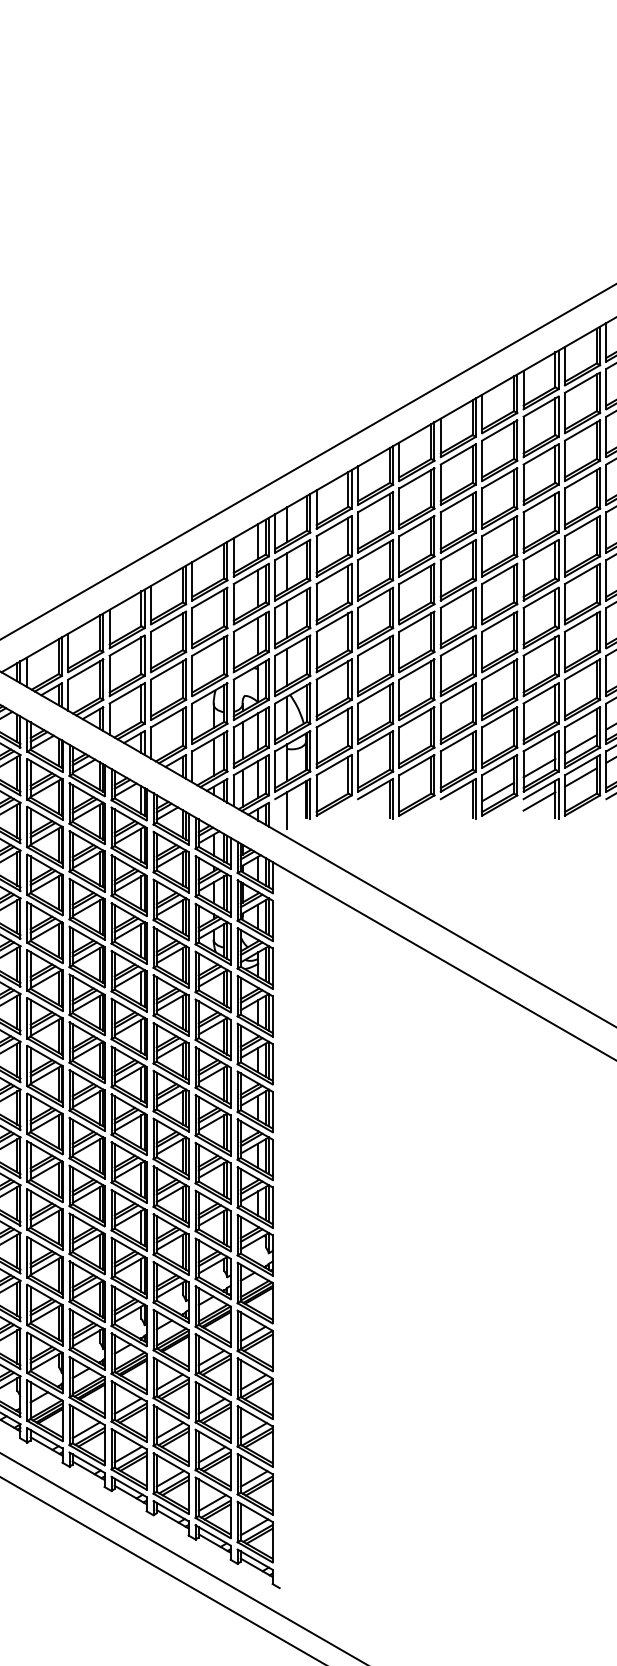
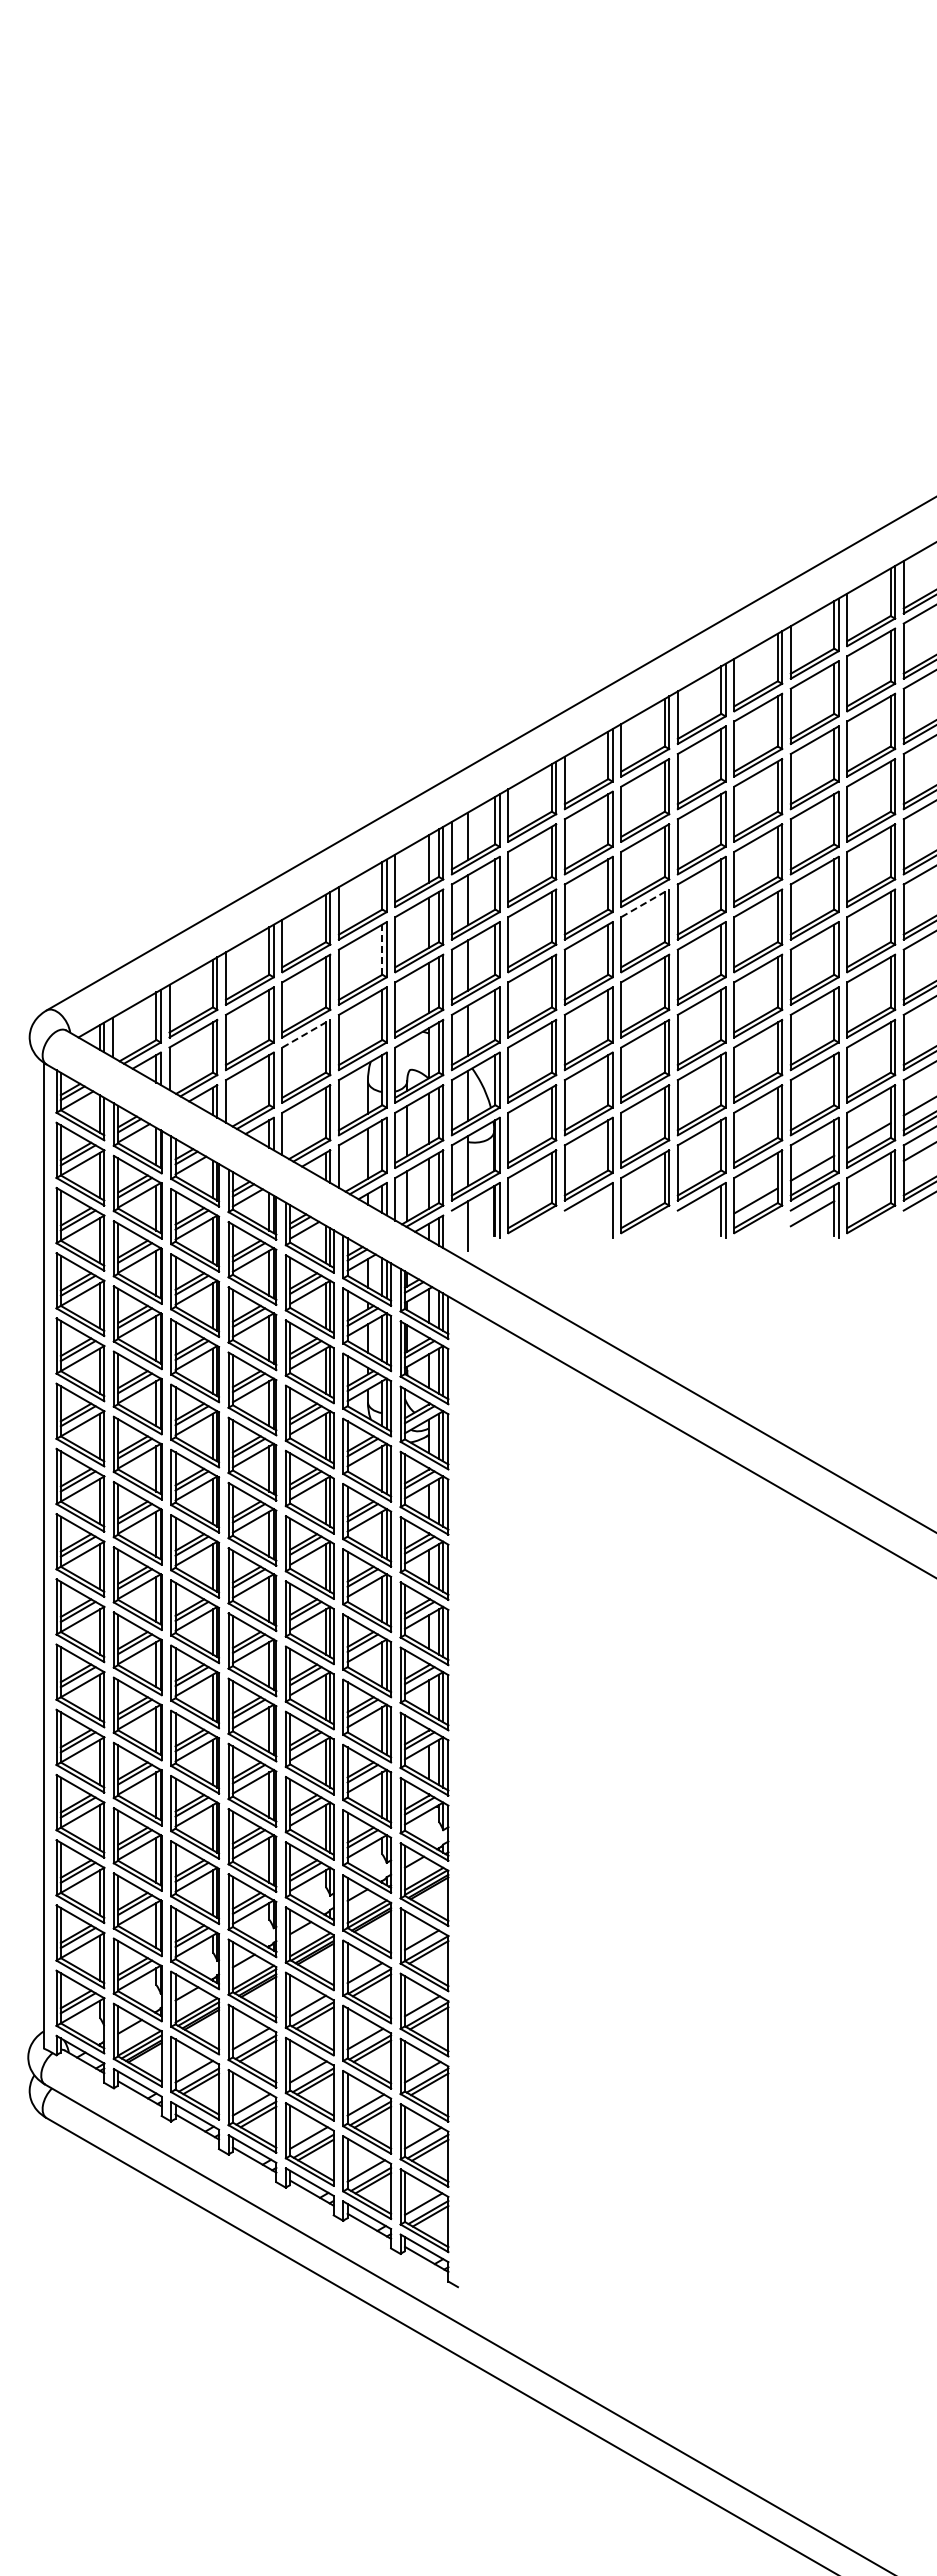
line: (417, 574) -> (645, 903), solid -> dashed
line: (224, 607) -> (382, 949), solid -> dashed
line: (168, 669) -> (306, 1033), solid -> dashed
line: (580, 777) -> (868, 1180), removed
line: (389, 799) -> (608, 1210), removed

